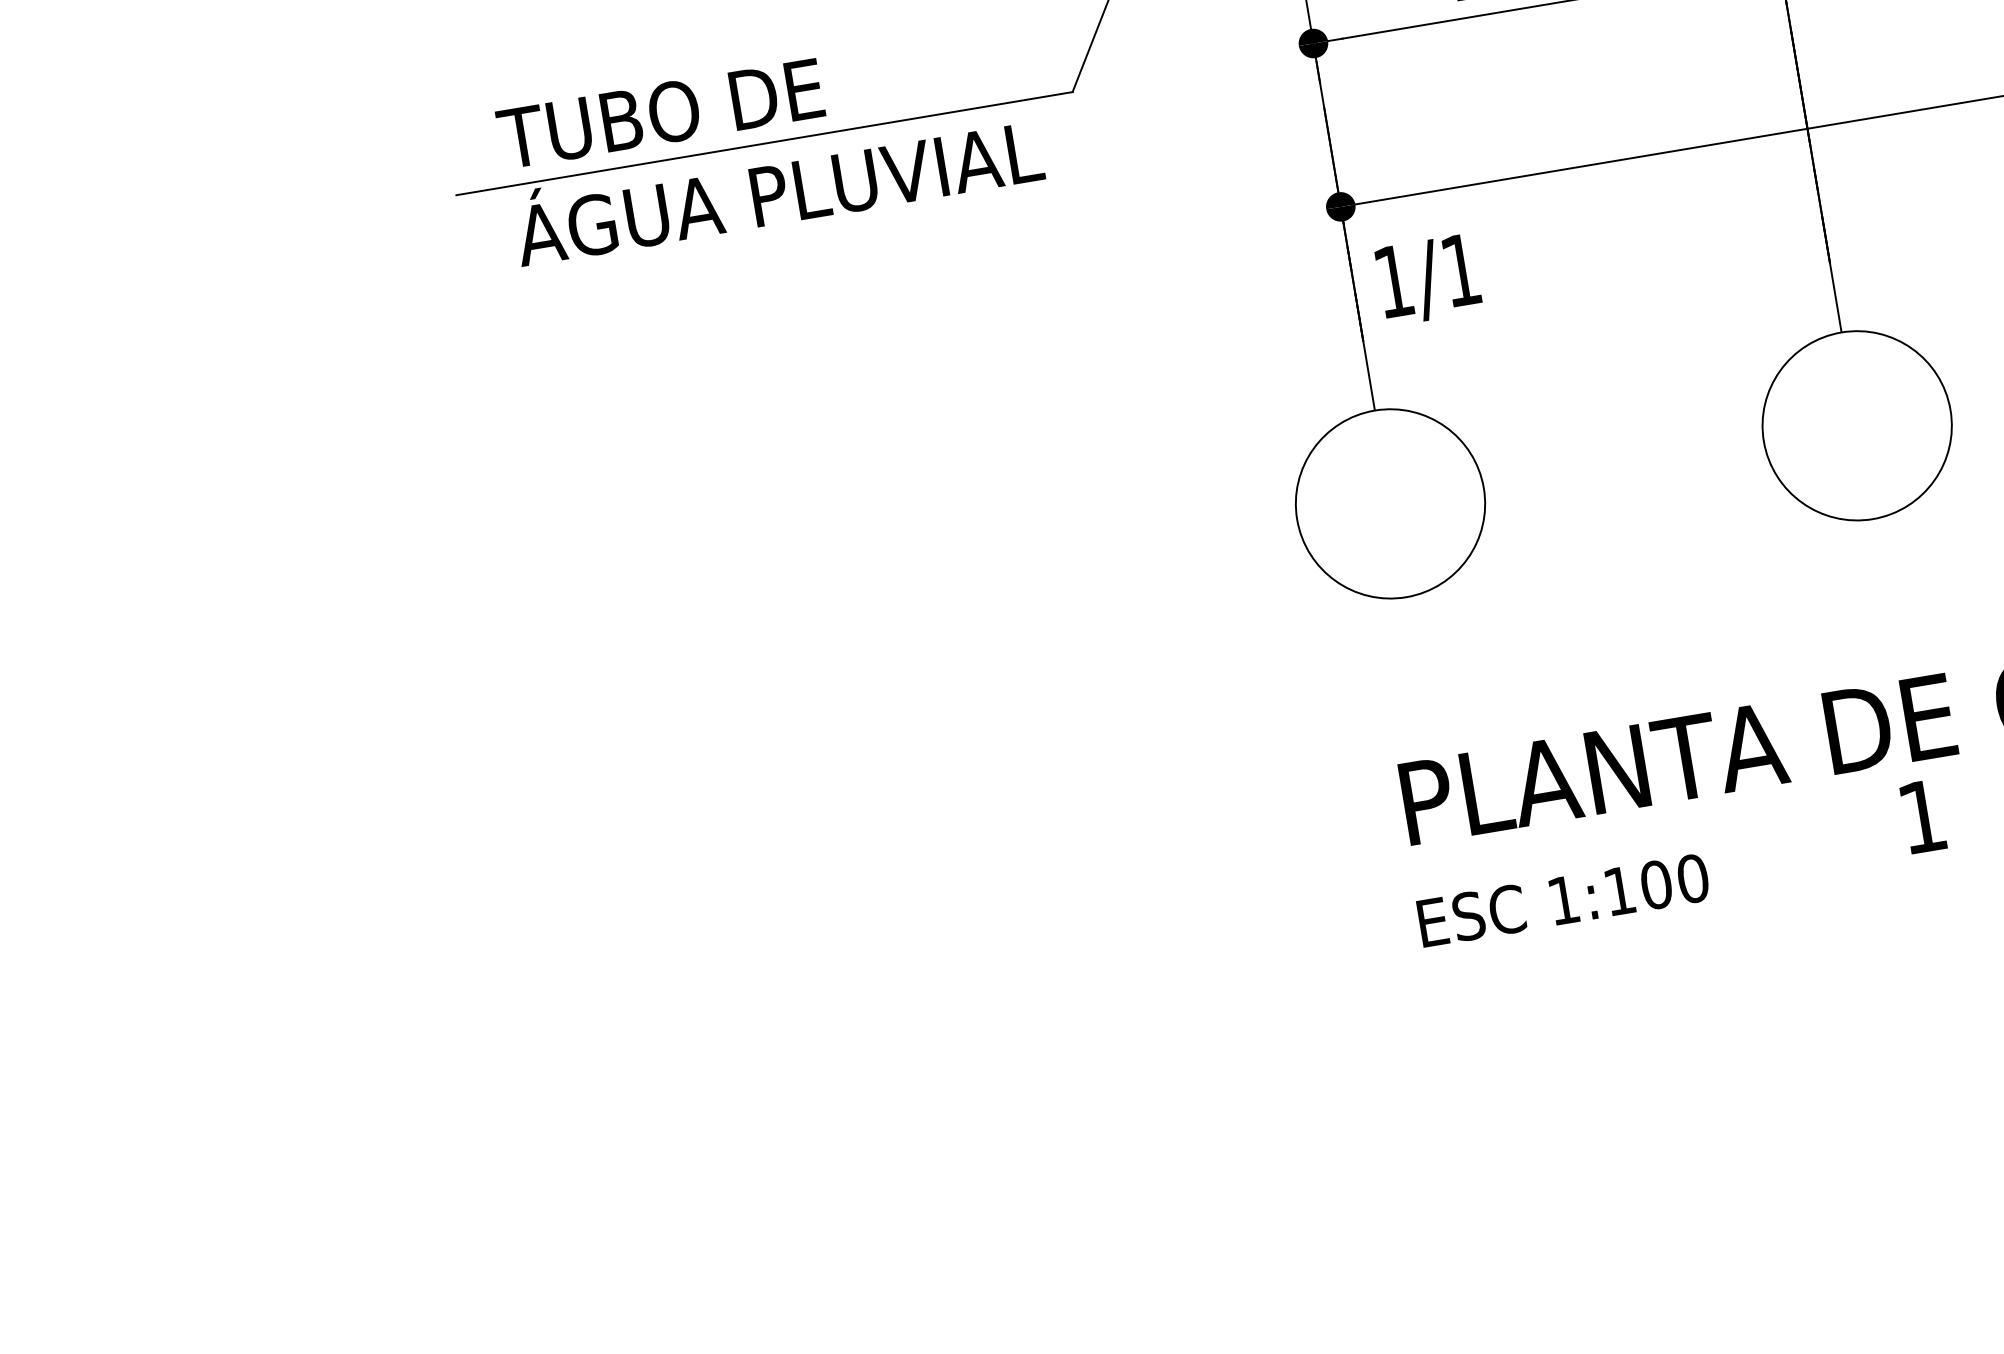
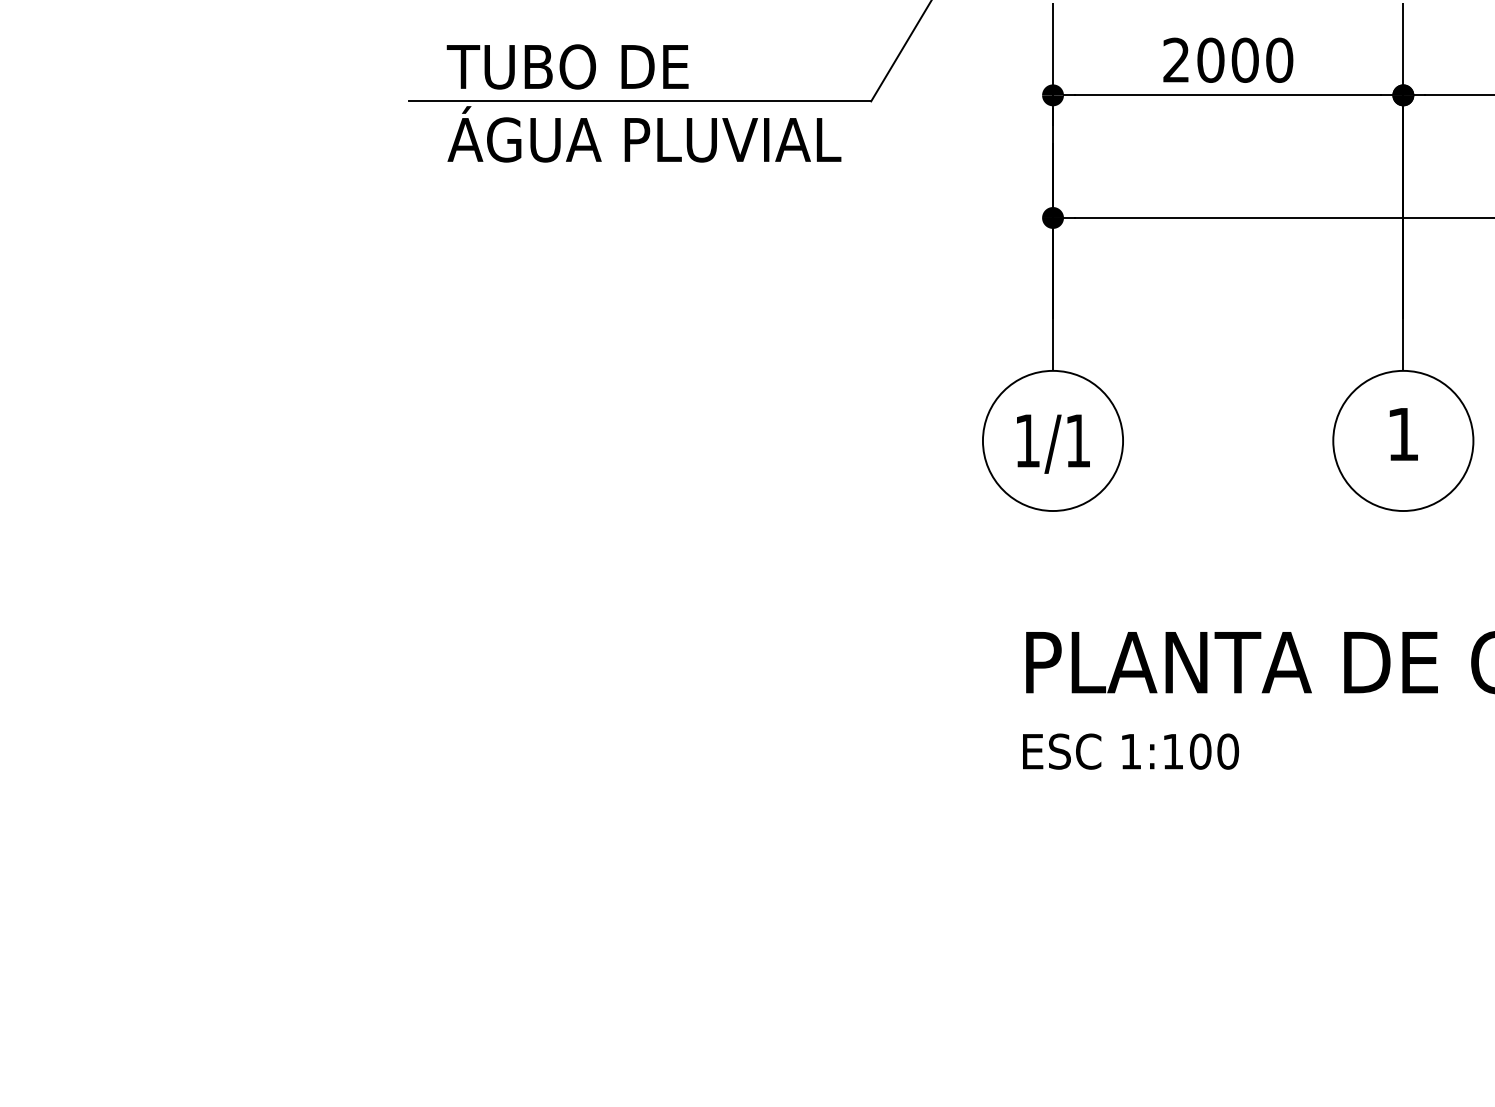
text: (1428, 279) -> (1053, 443), moved
text: (1922, 816) -> (1403, 434), moved

